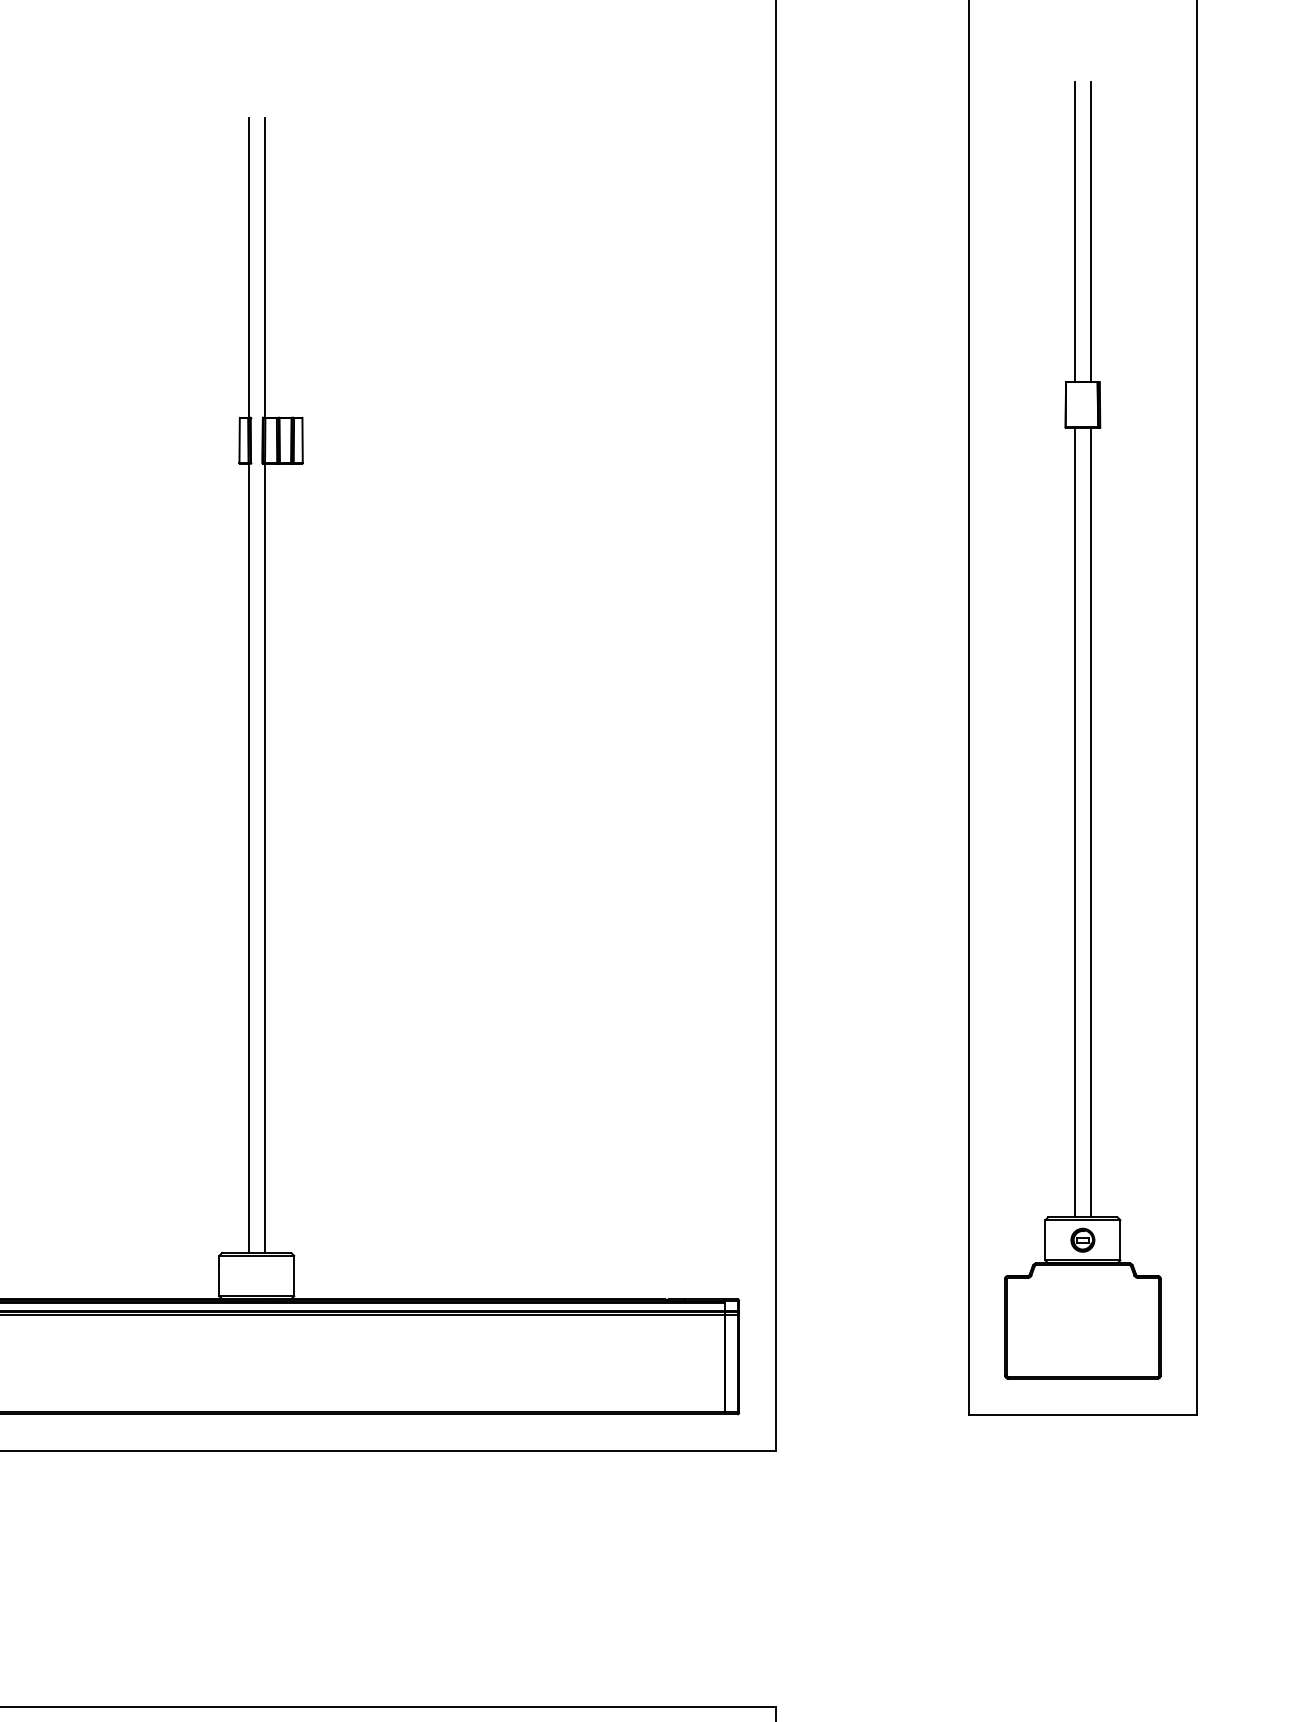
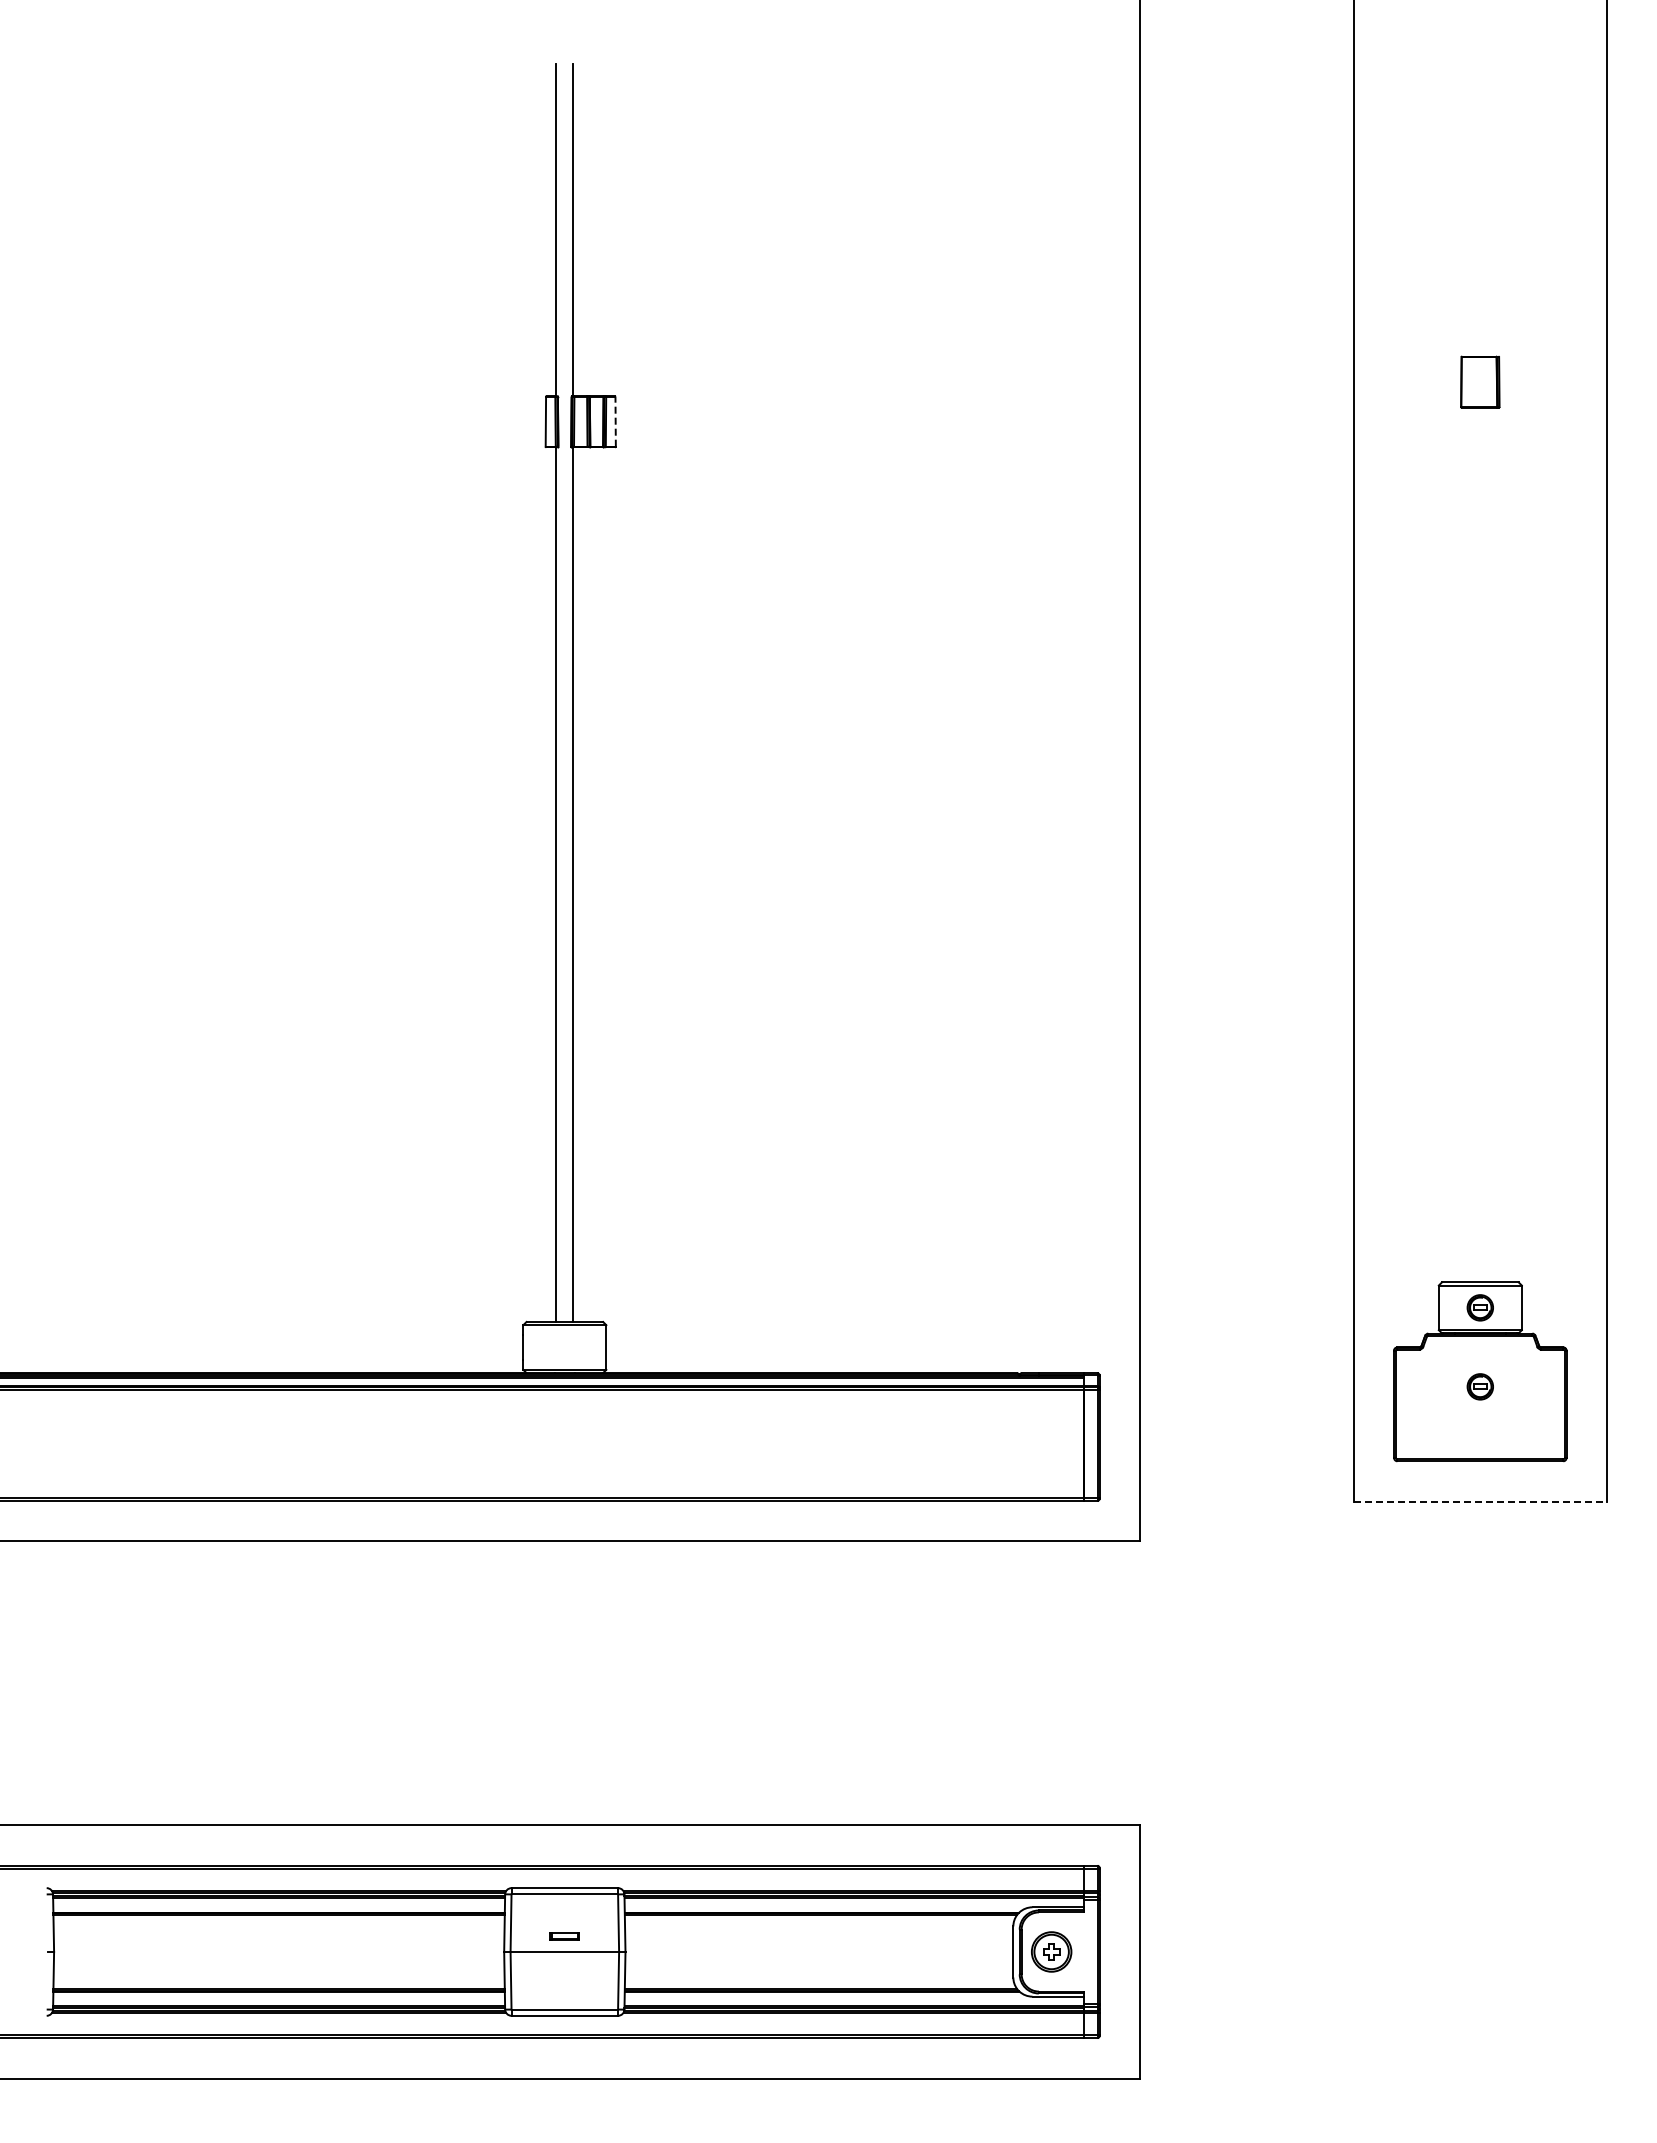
line: (1074, 231) -> (1471, 190), removed
line: (1090, 231) -> (1488, 190), removed
line: (302, 440) -> (615, 421), solid -> dashed
line: (1074, 822) -> (1471, 844), removed
line: (1090, 822) -> (1488, 844), removed
part: (1082, 1311) -> (1479, 1386), added
line: (1083, 1415) -> (1480, 1501), solid -> dashed

